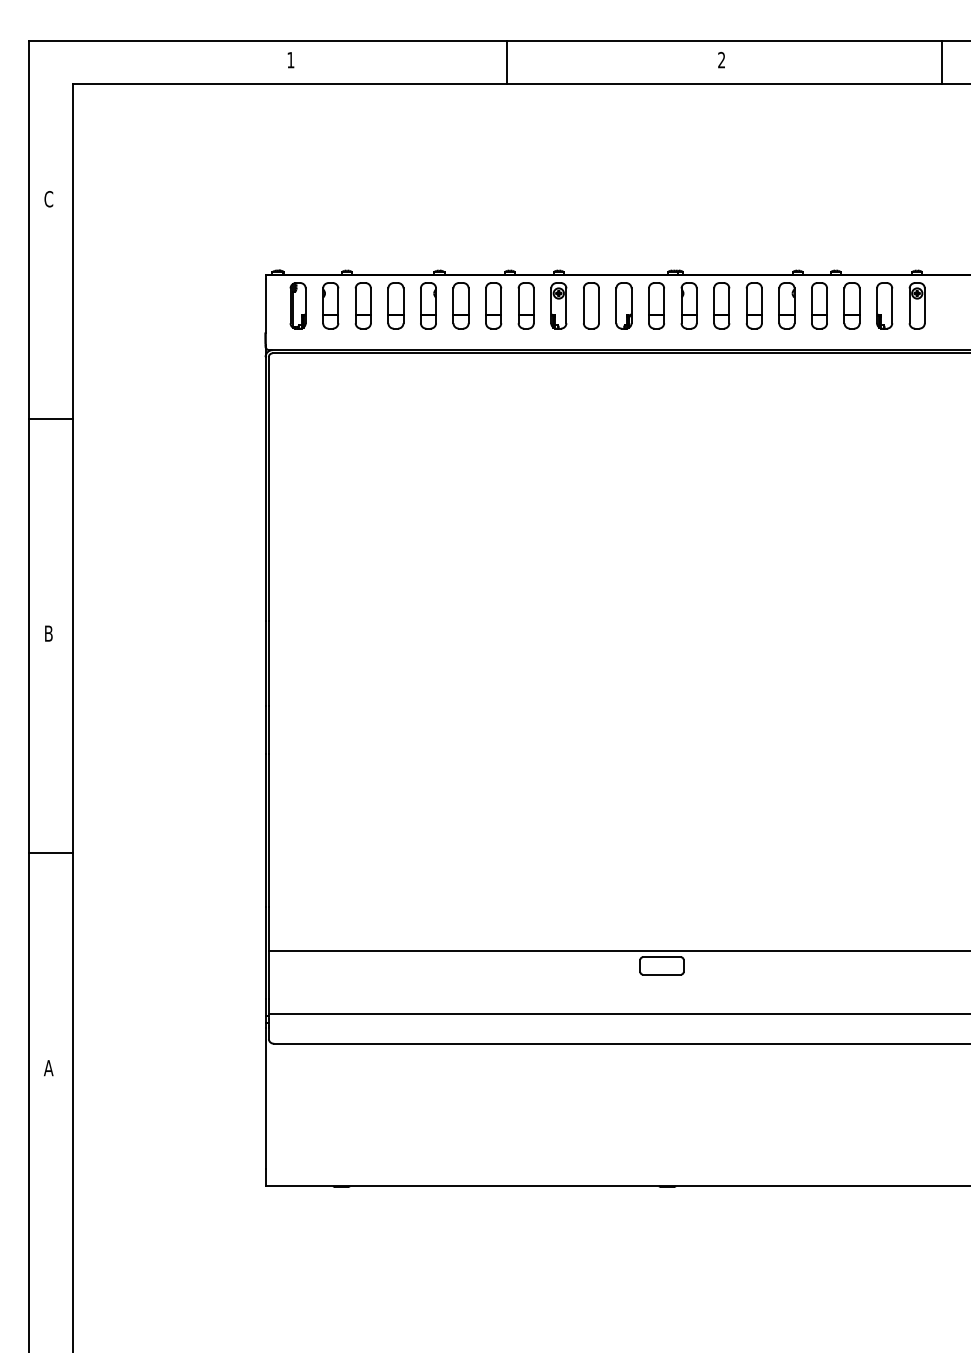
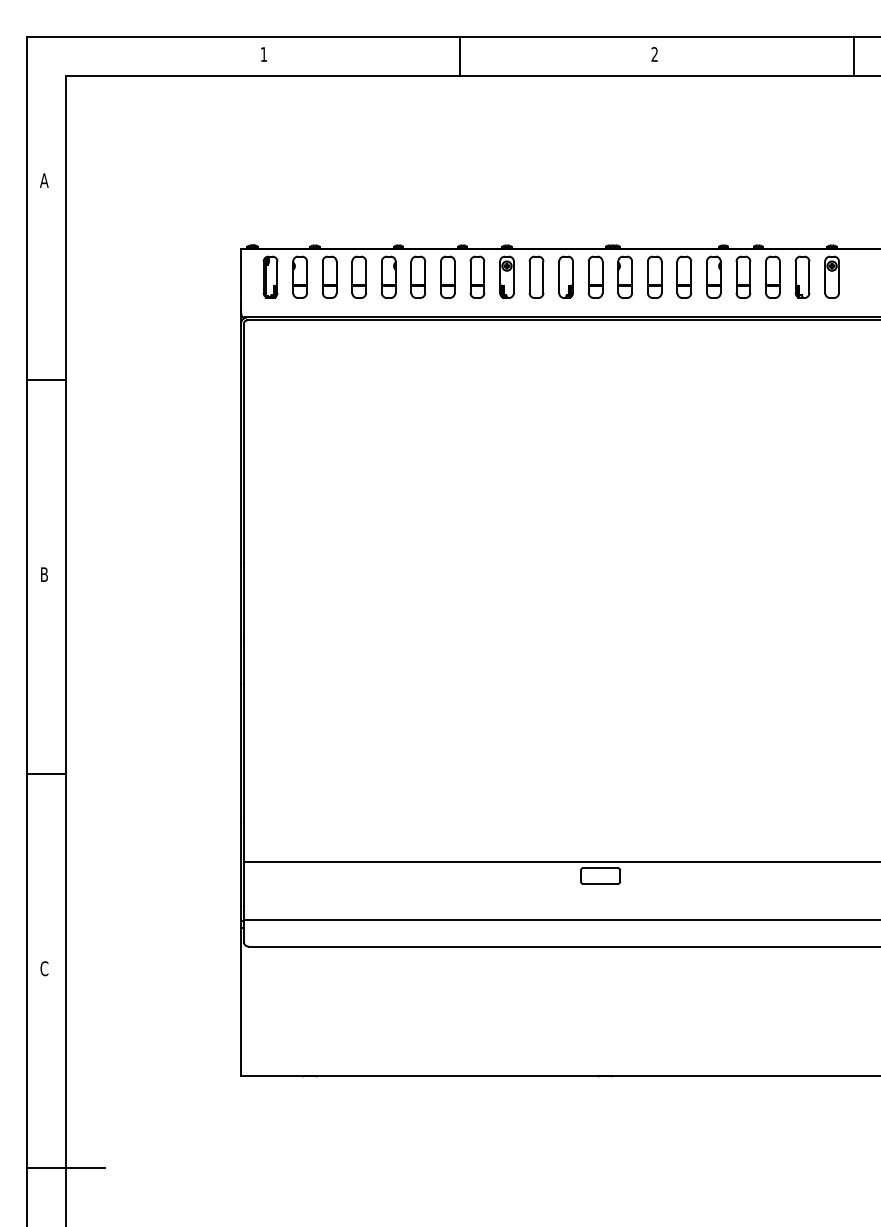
text: (48, 199) -> (44, 180), C -> A
text: (48, 1067) -> (44, 968), A -> C
line: (72, 1287) -> (65, 1167), added

